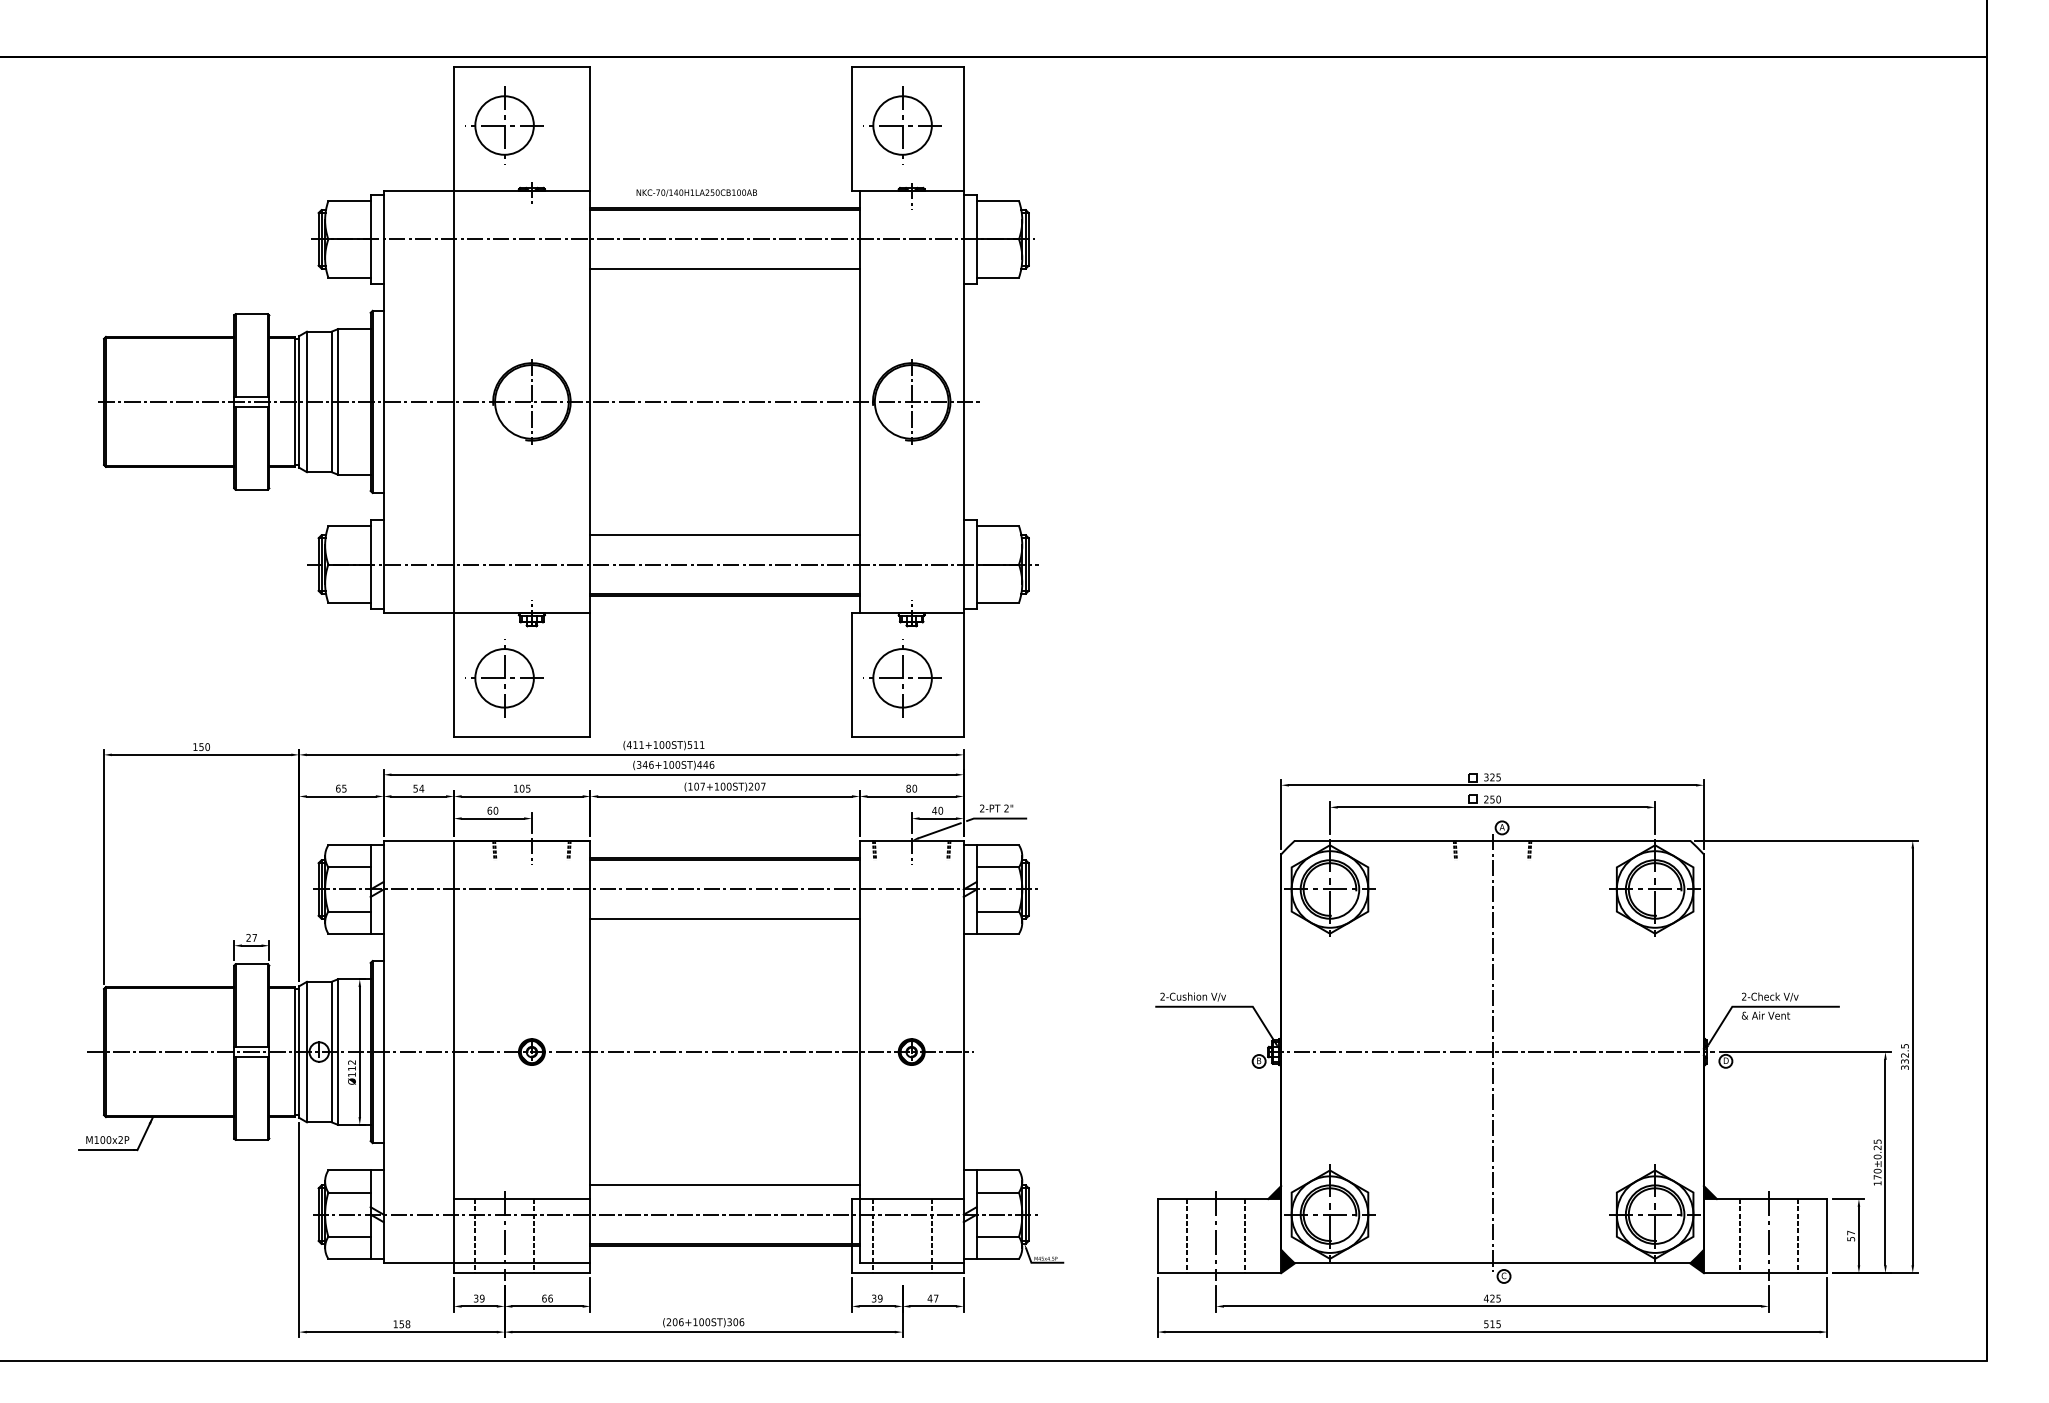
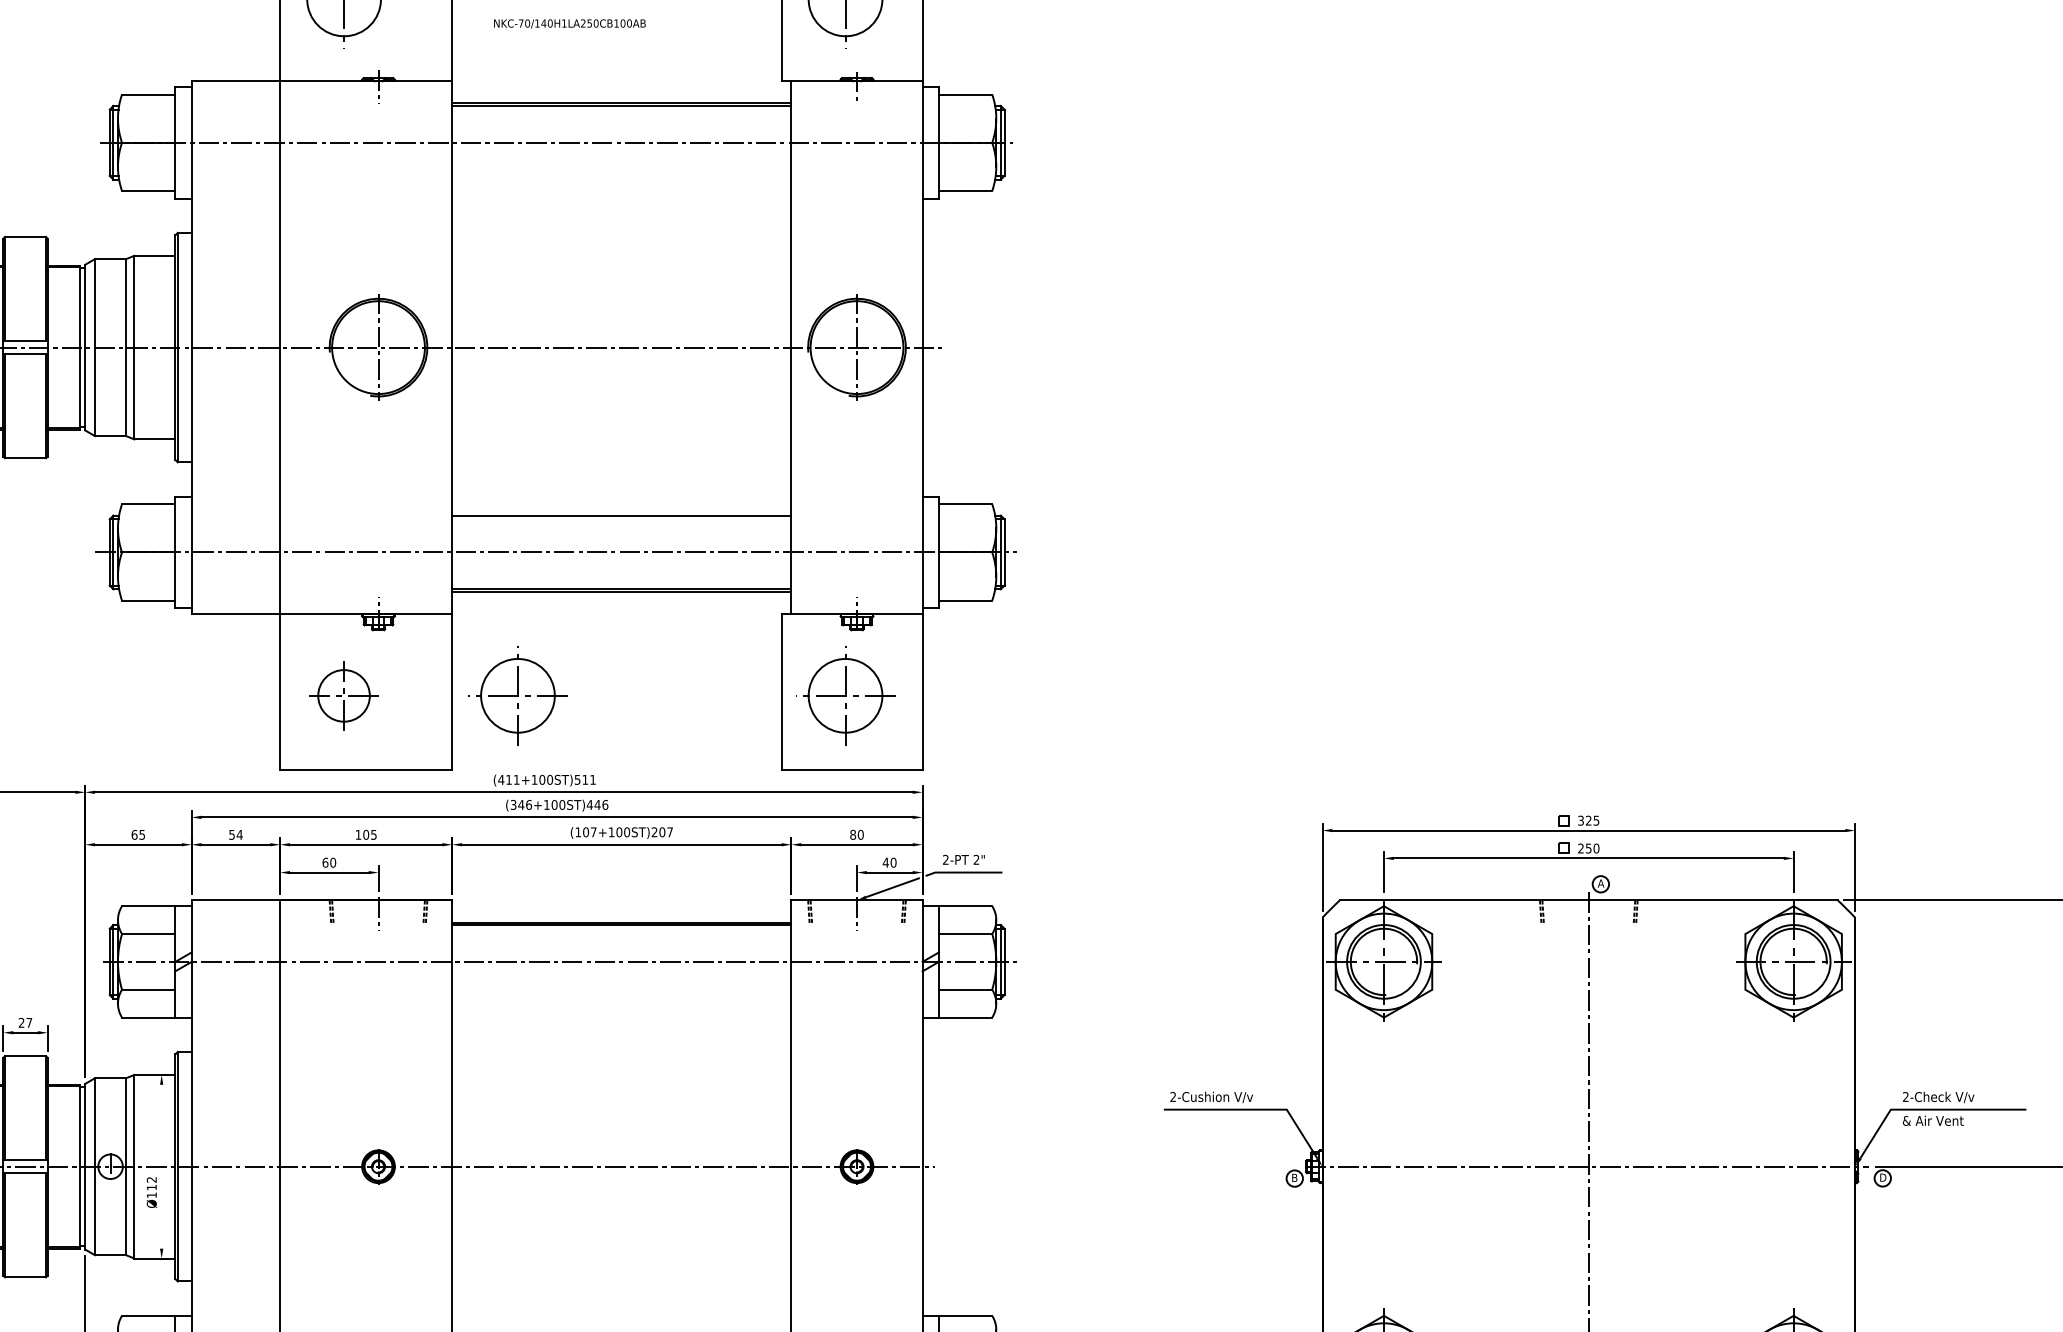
text: (696, 192) -> (569, 23), moved
line: (724, 268) -> (621, 179), removed
part: (504, 678) -> (343, 696), size x0.7
part: (642, 678) -> (517, 696), added
line: (724, 918) -> (621, 998), removed
line: (359, 1052) -> (161, 1167), removed

